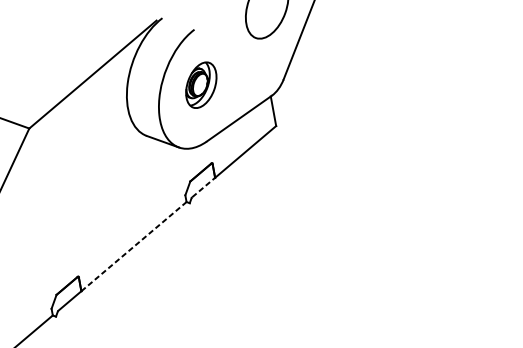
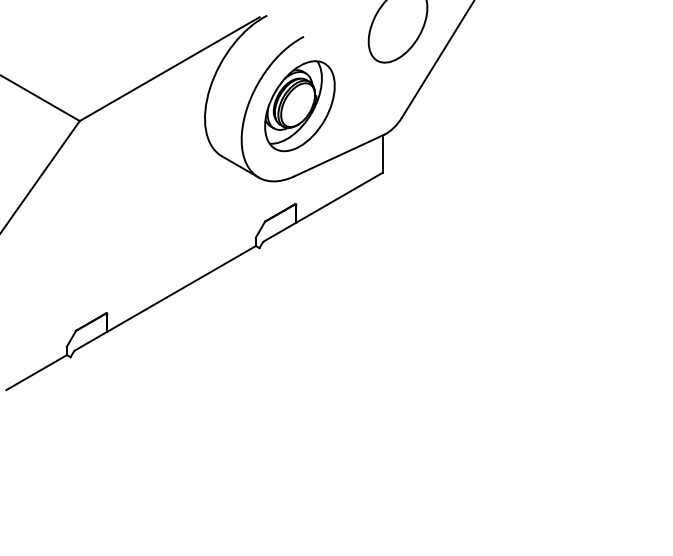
part: (200, 85) -> (299, 106), size x1.67
line: (204, 187) -> (280, 232), dashed -> solid
line: (133, 246) -> (181, 288), dashed -> solid

